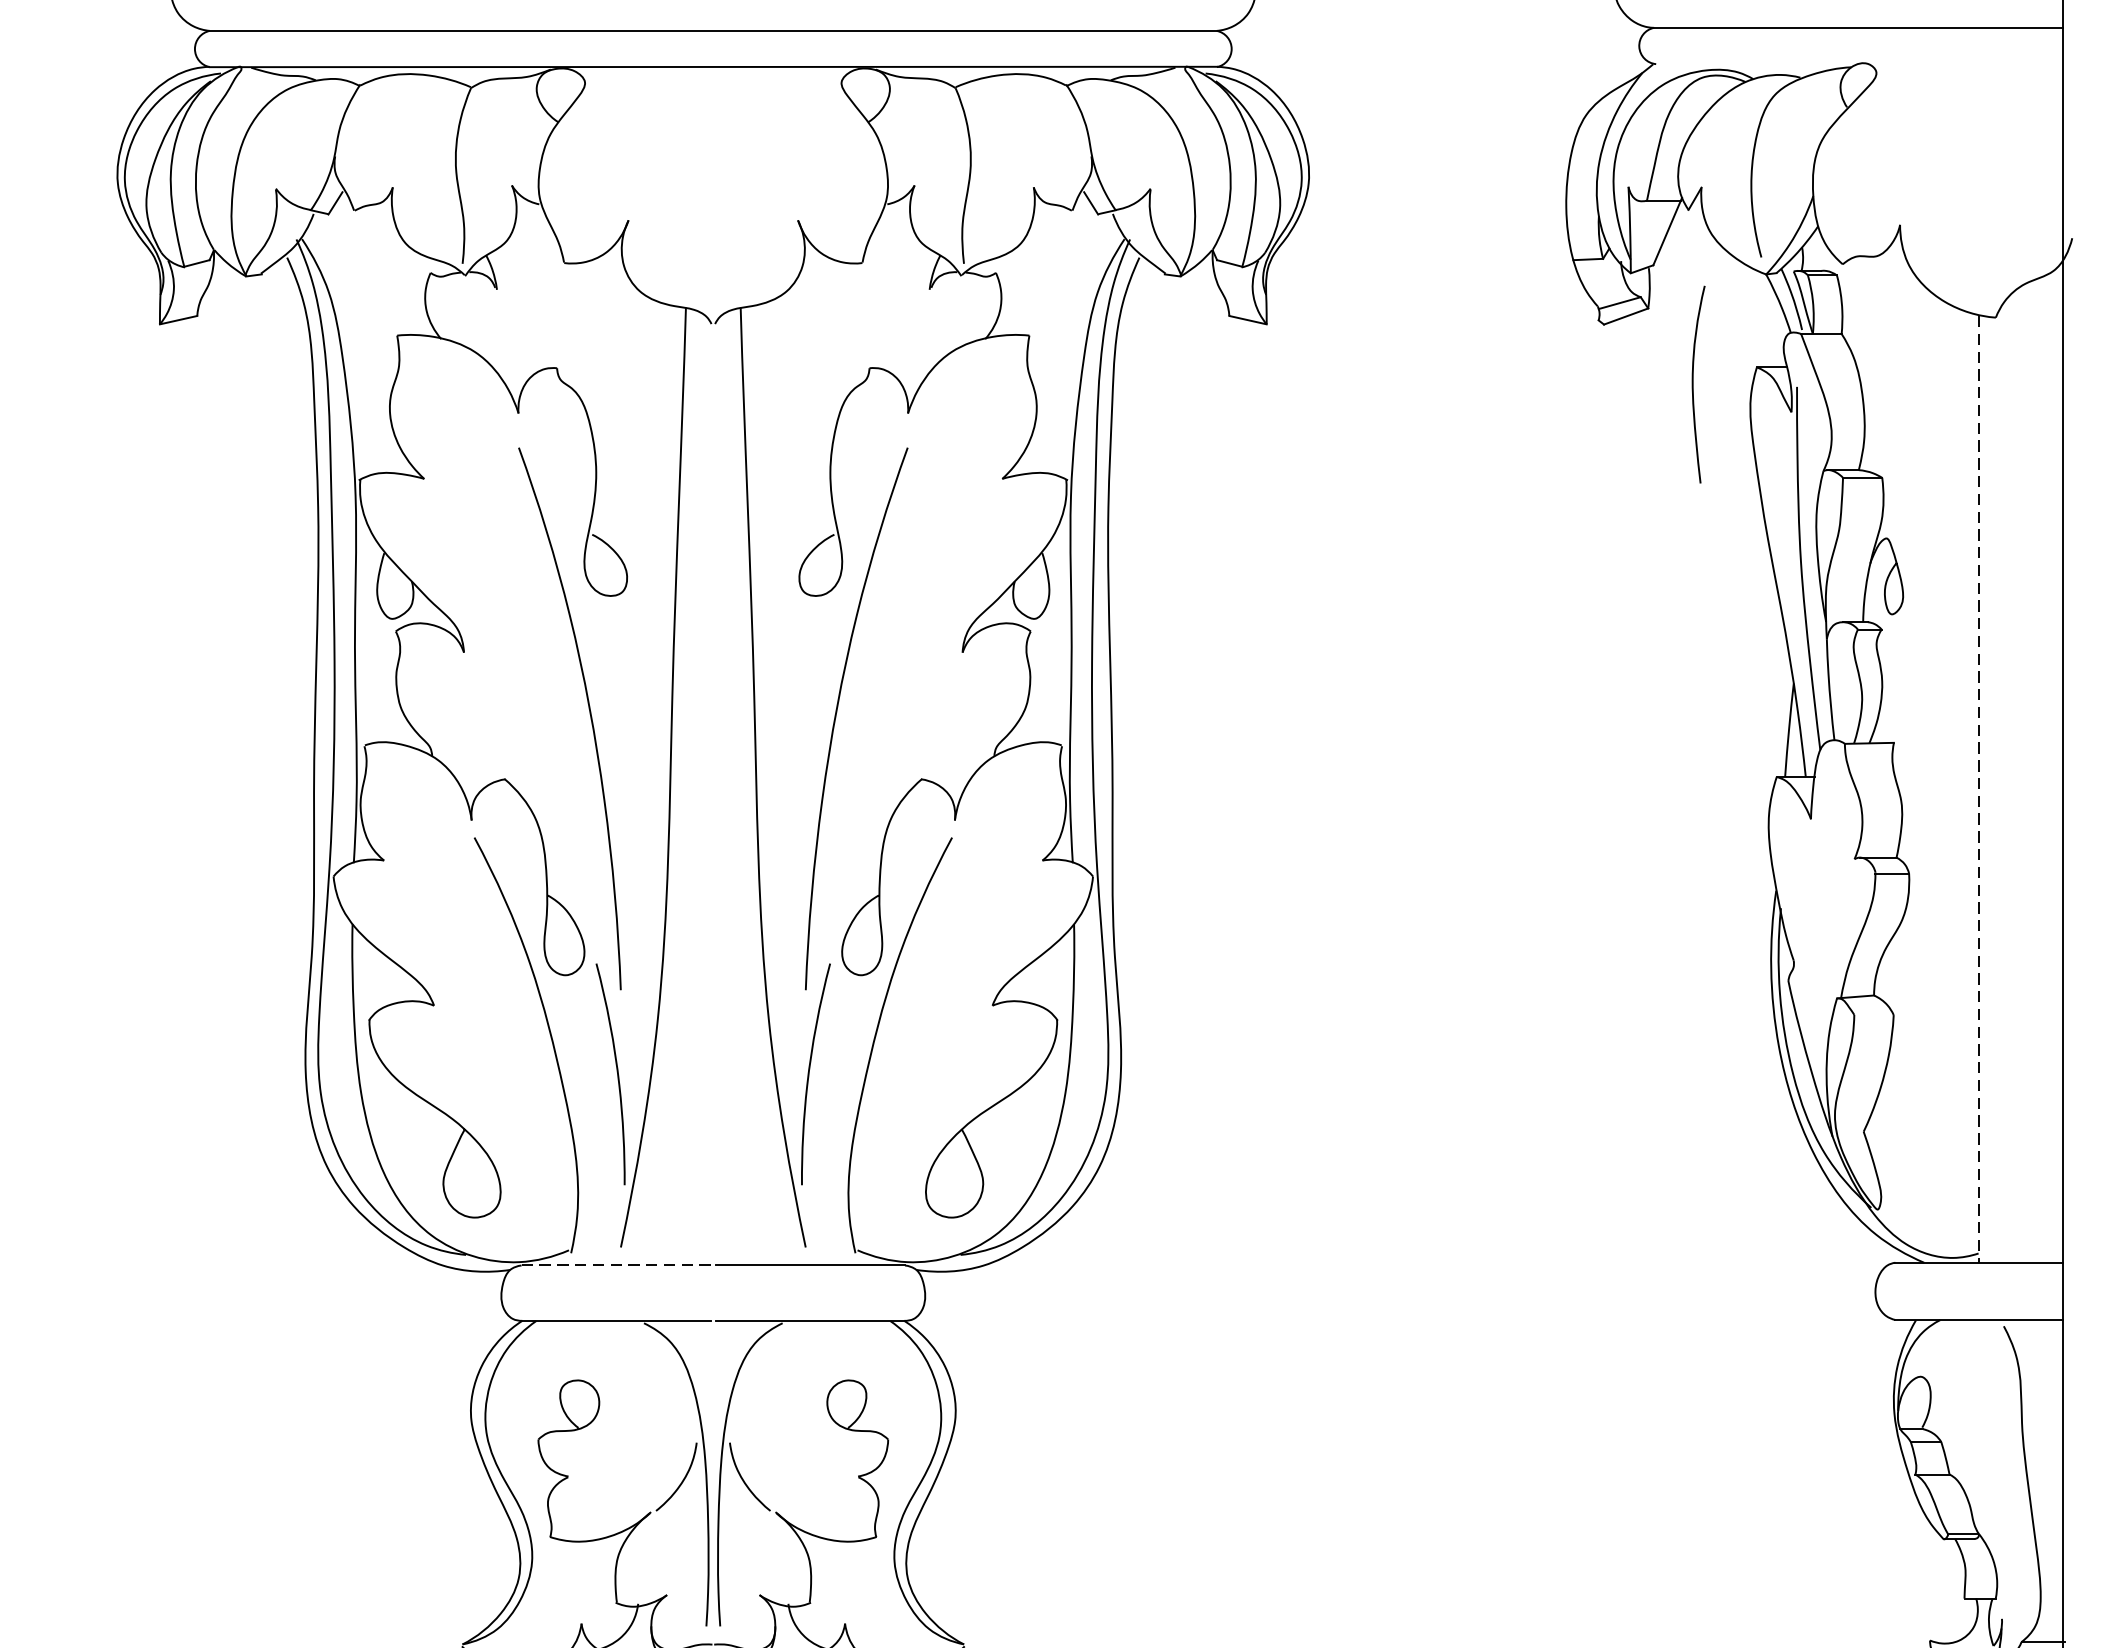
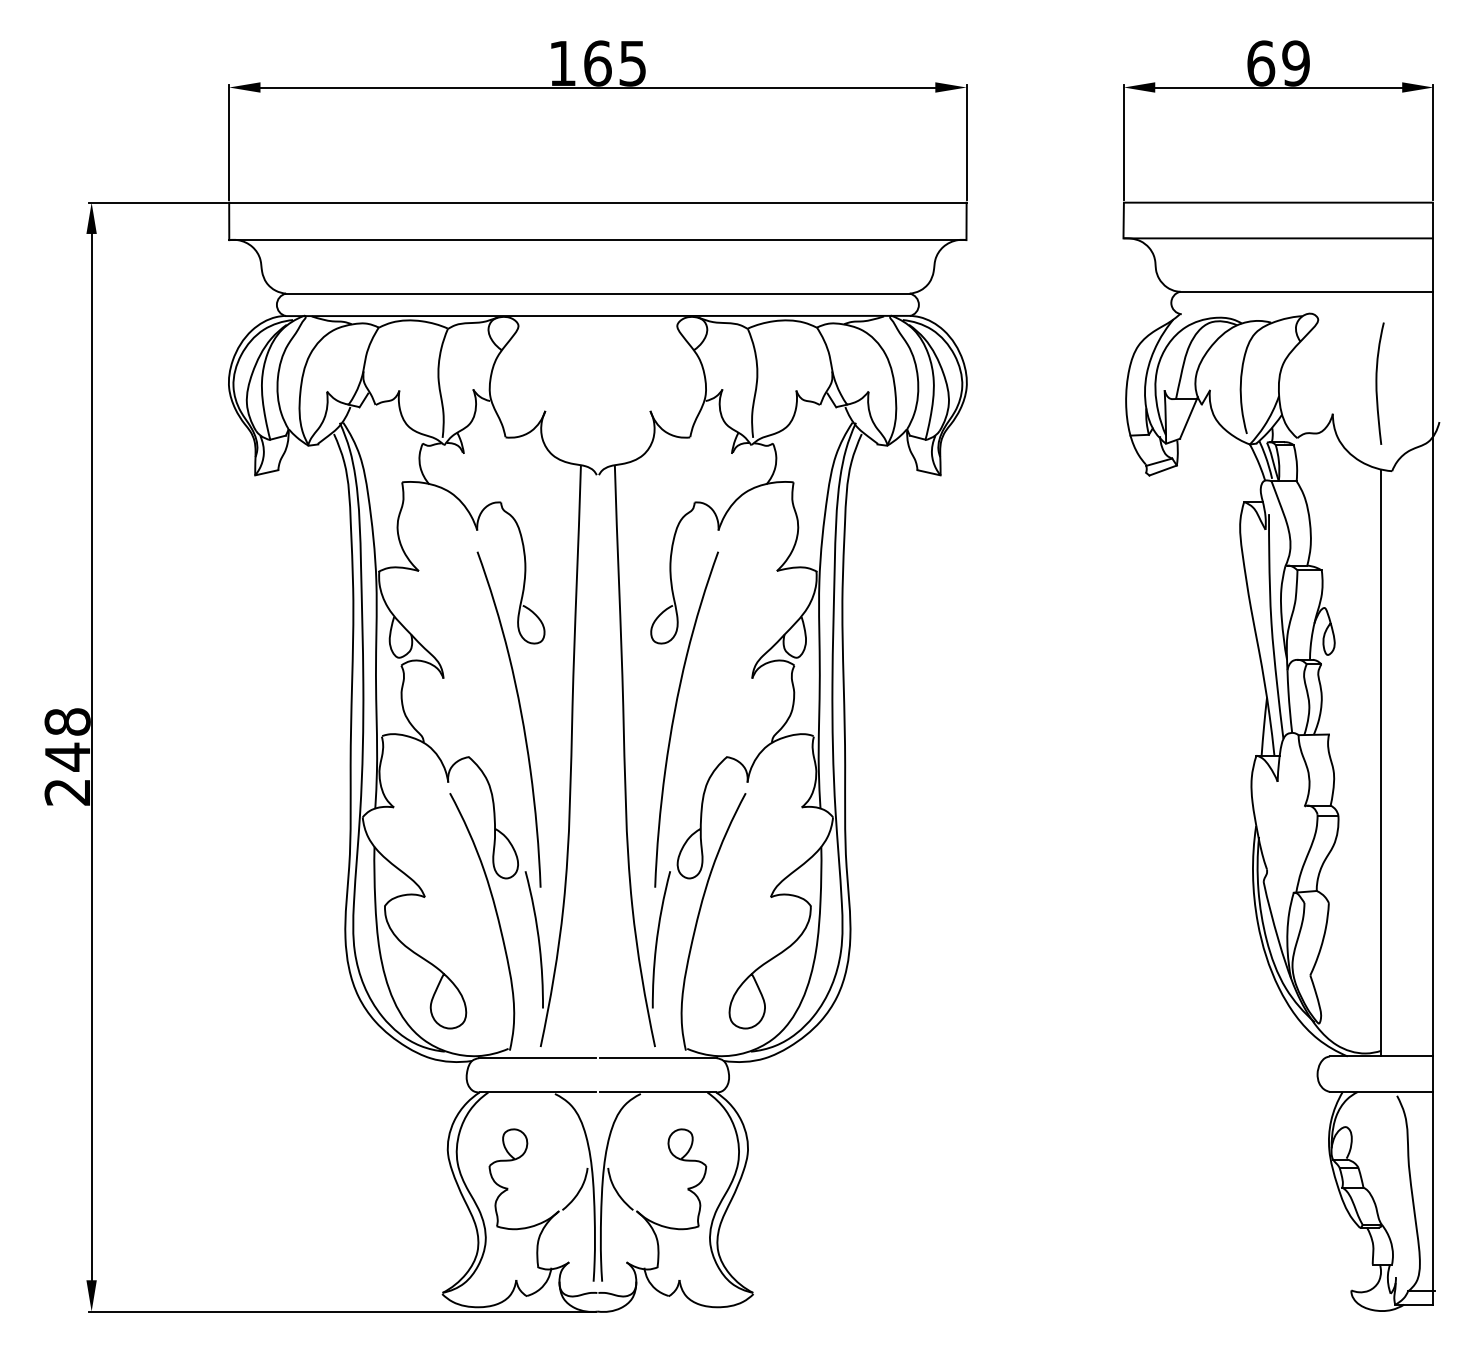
curve: (1694, 384) -> (1377, 383), moved
line: (1978, 789) -> (1381, 763), dashed -> solid
line: (615, 1265) -> (537, 1058), dashed -> solid

